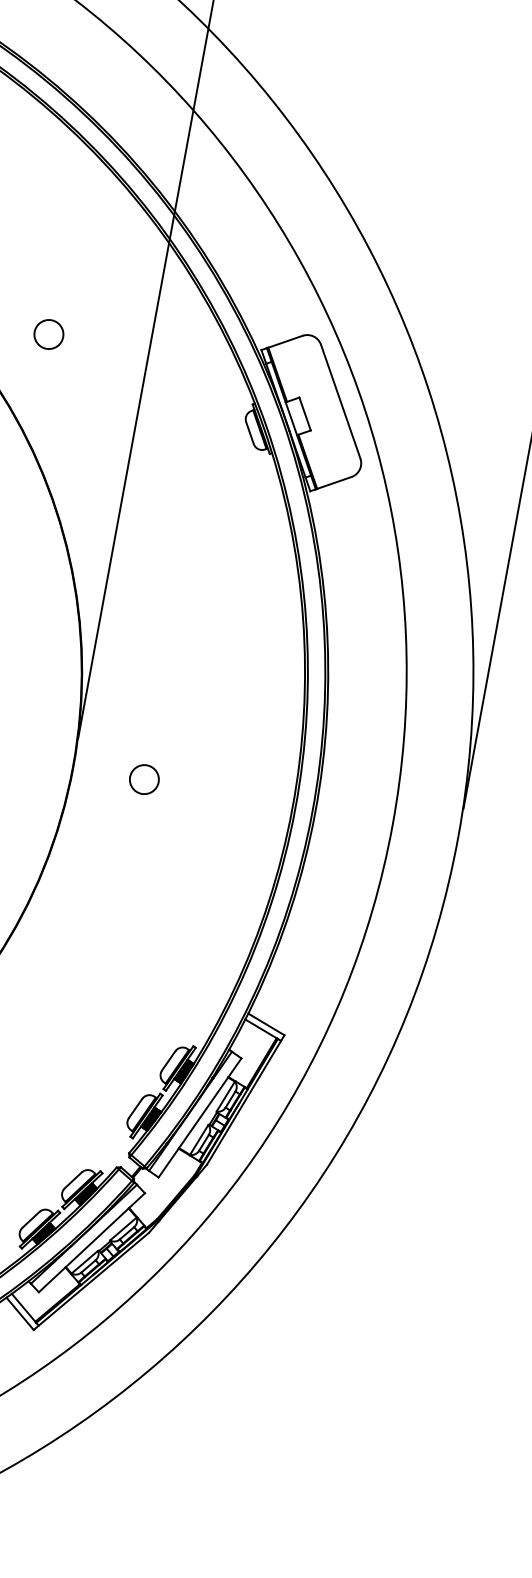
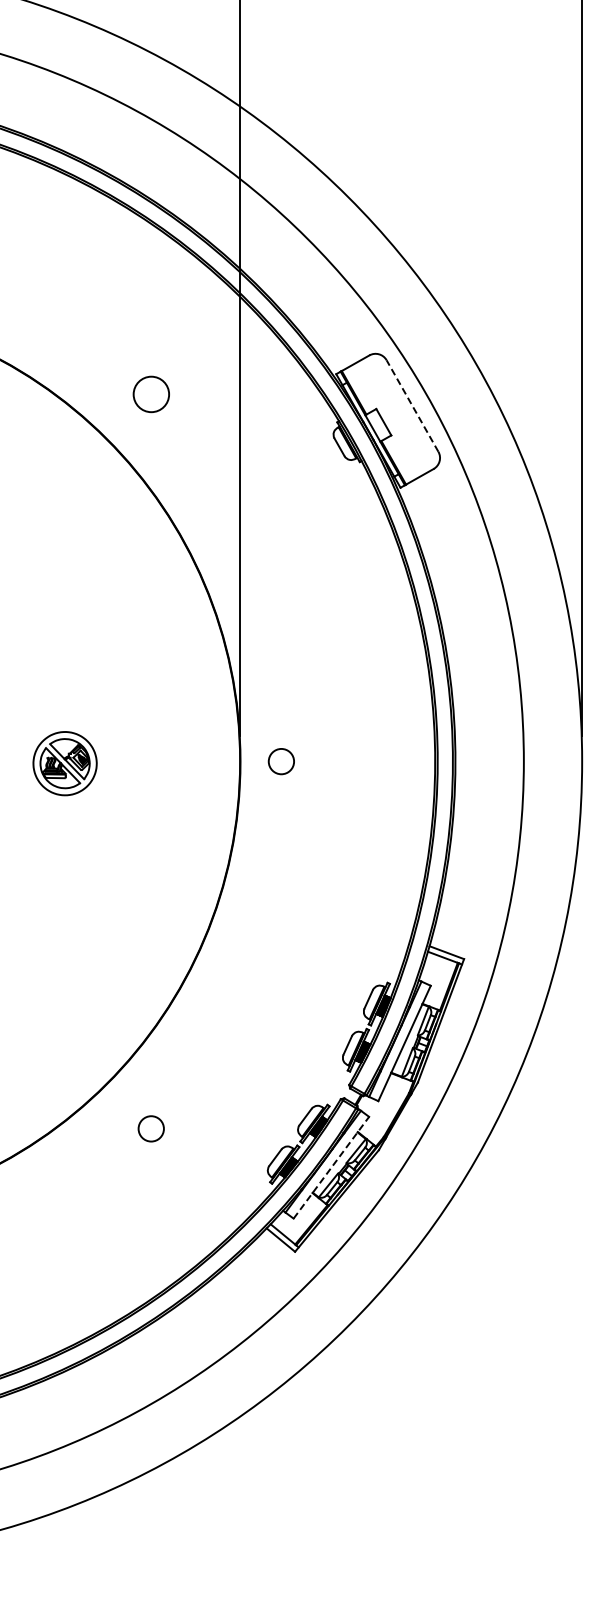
circle: (48, 333) -> (150, 393), size x1.4
line: (340, 402) -> (412, 406), solid -> dashed
circle: (143, 779) -> (280, 761), moved
line: (92, 1242) -> (331, 1167), solid -> dashed

